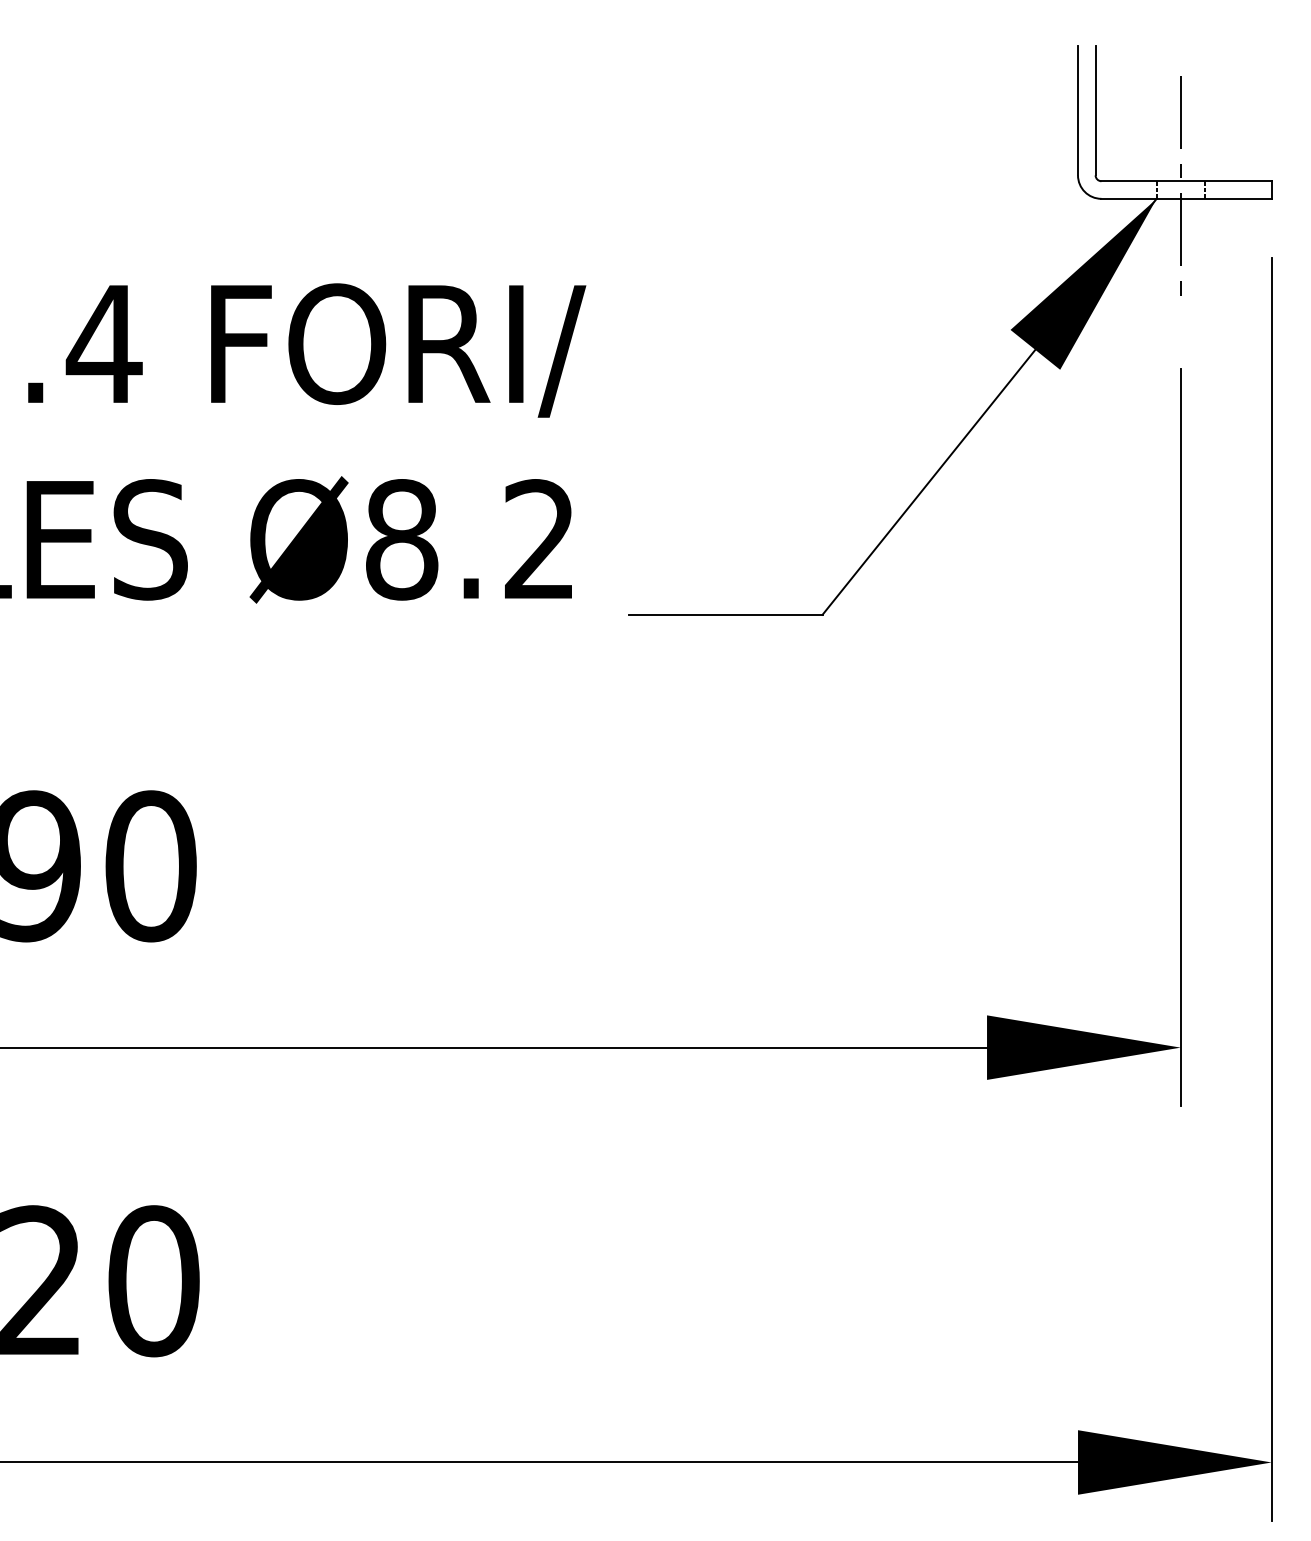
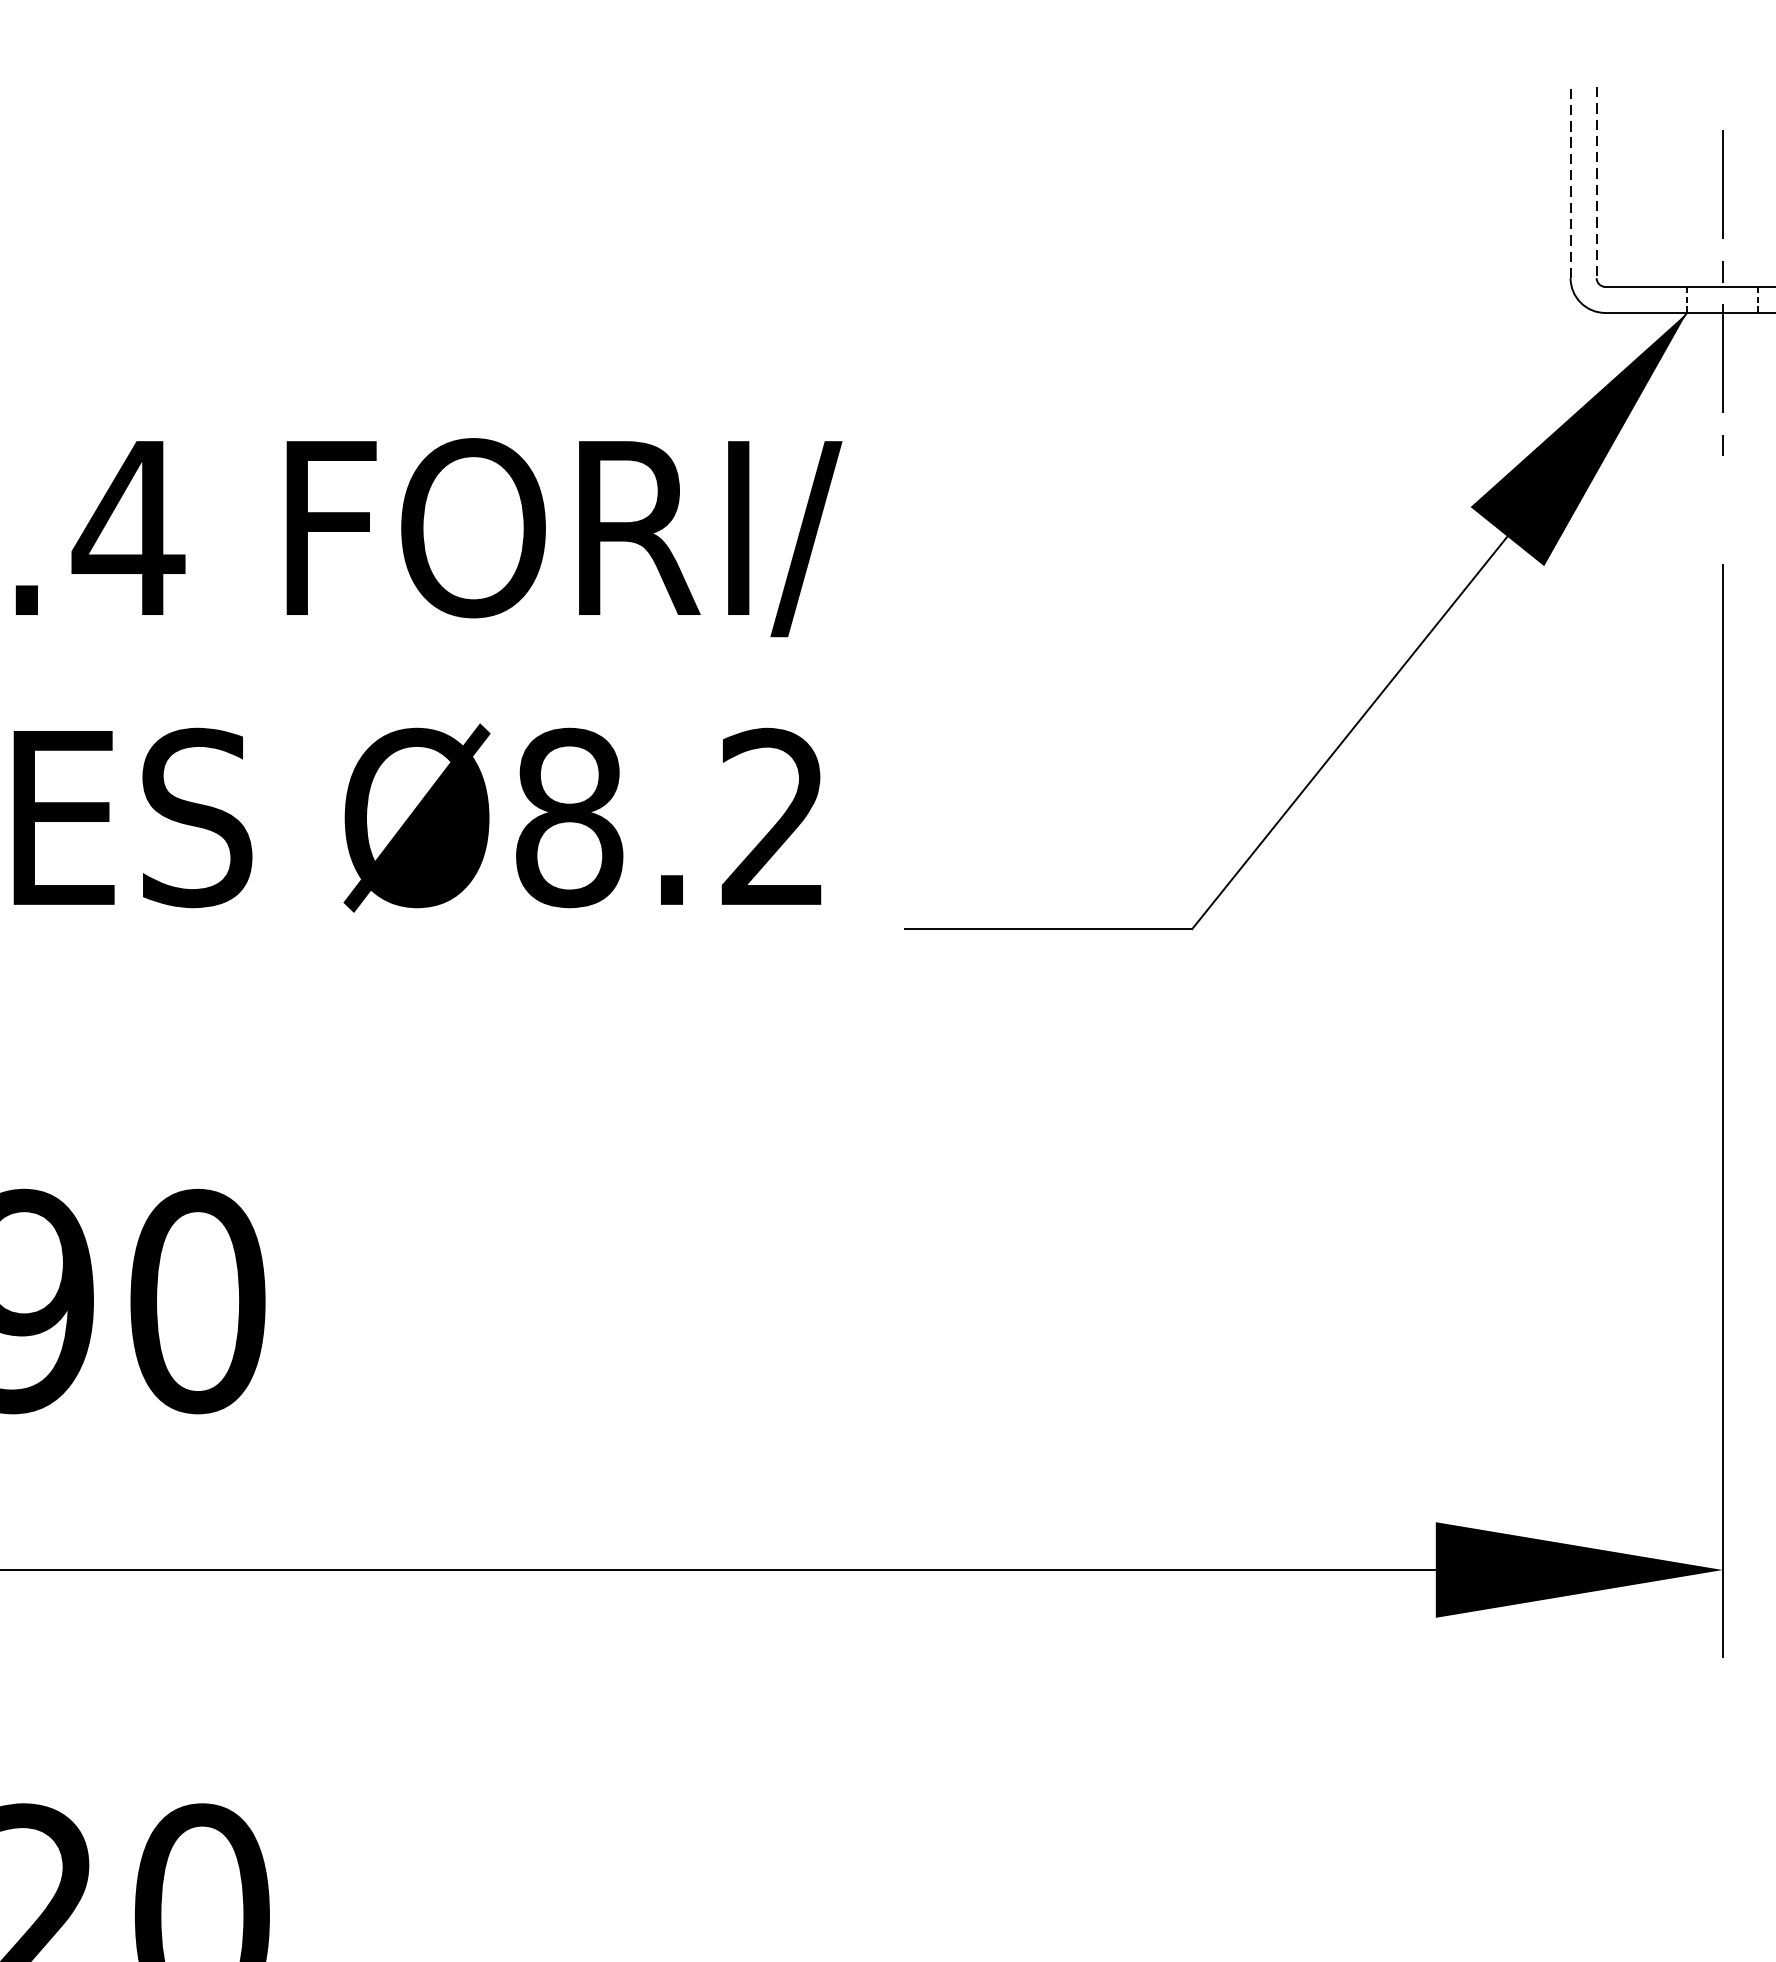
line: (1077, 110) -> (1569, 182), solid -> dashed
line: (1095, 110) -> (1596, 182), solid -> dashed

